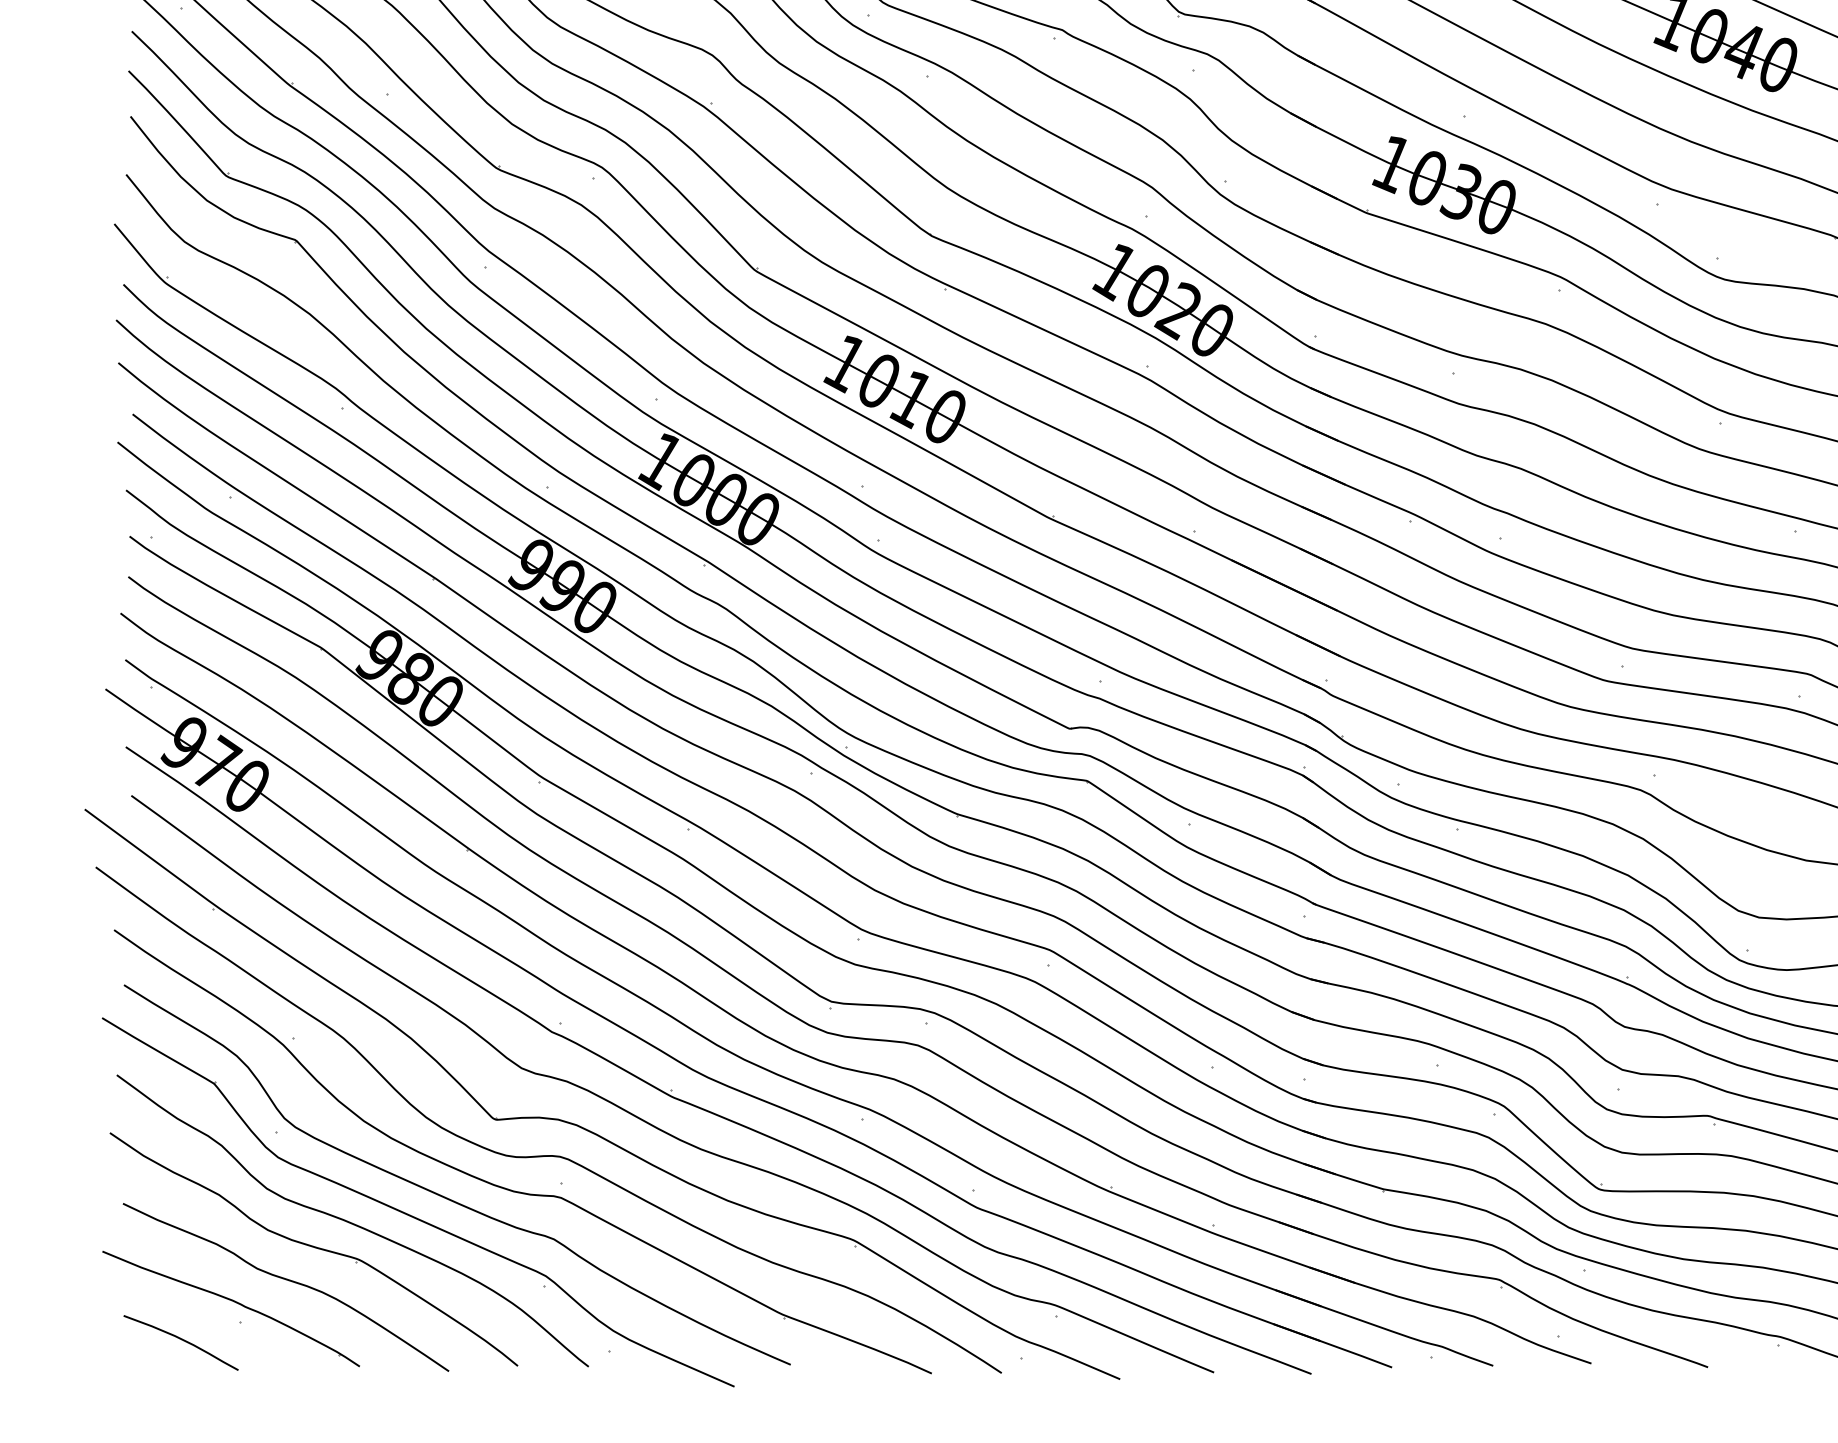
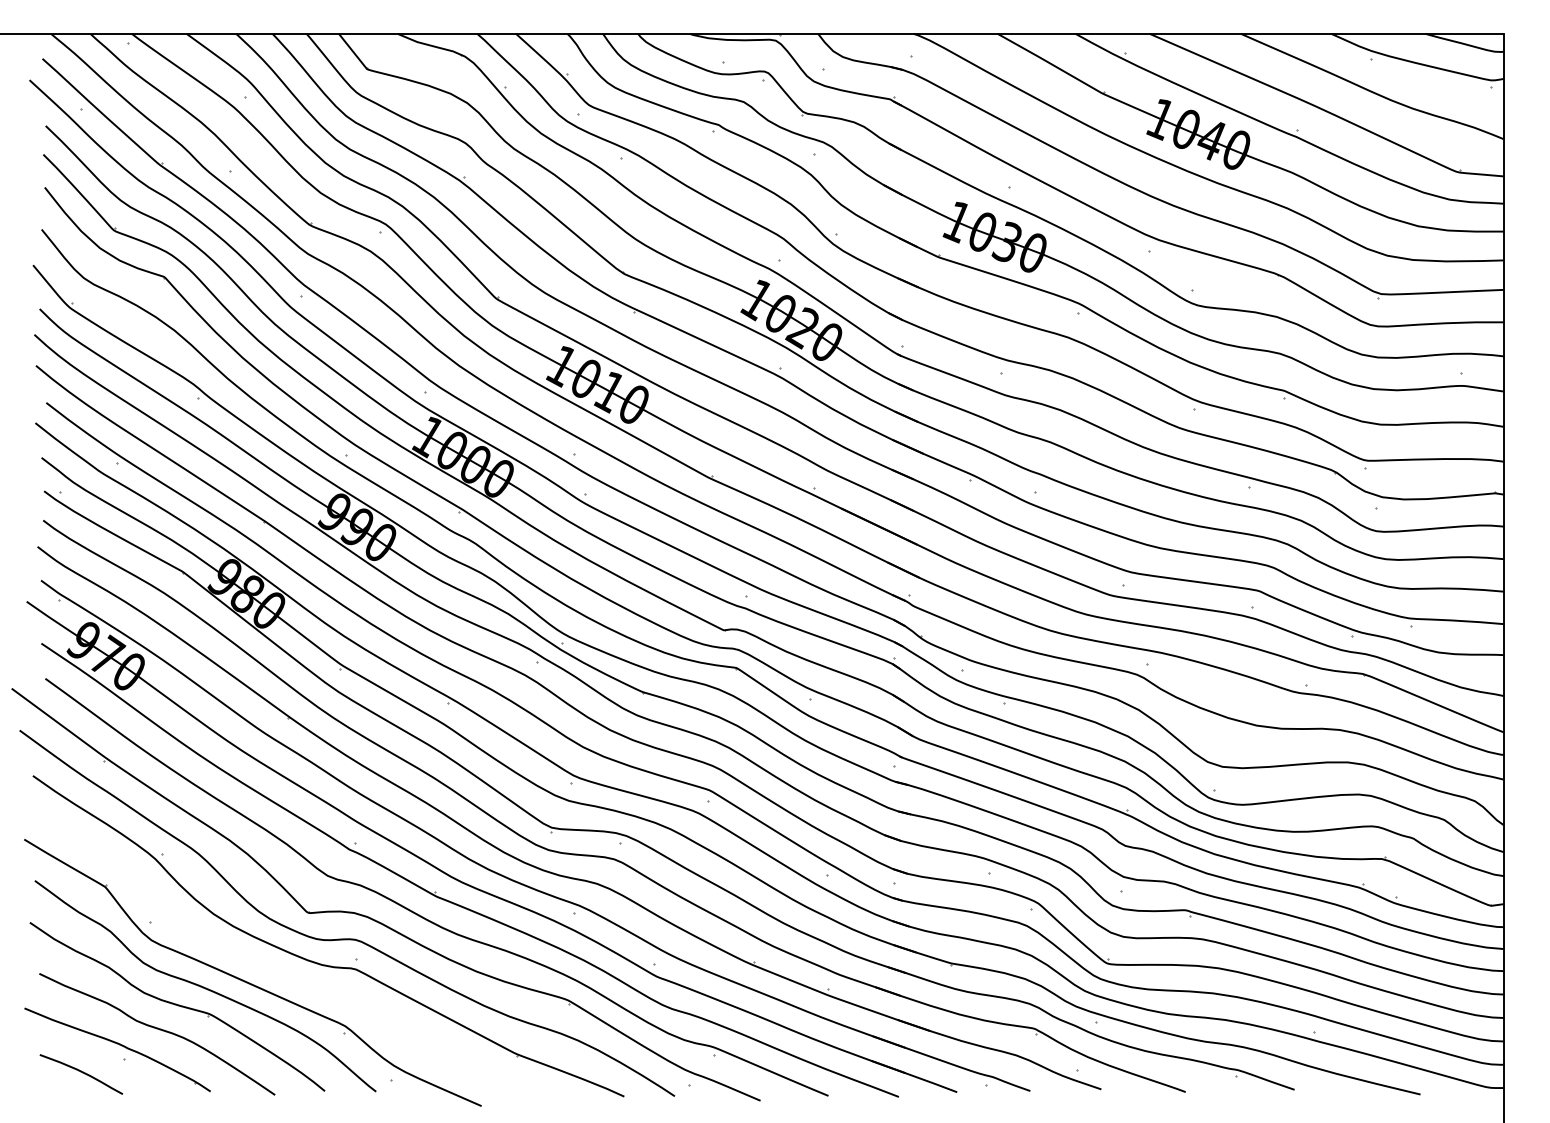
curve: (449, 1197) -> (275, 969), removed

